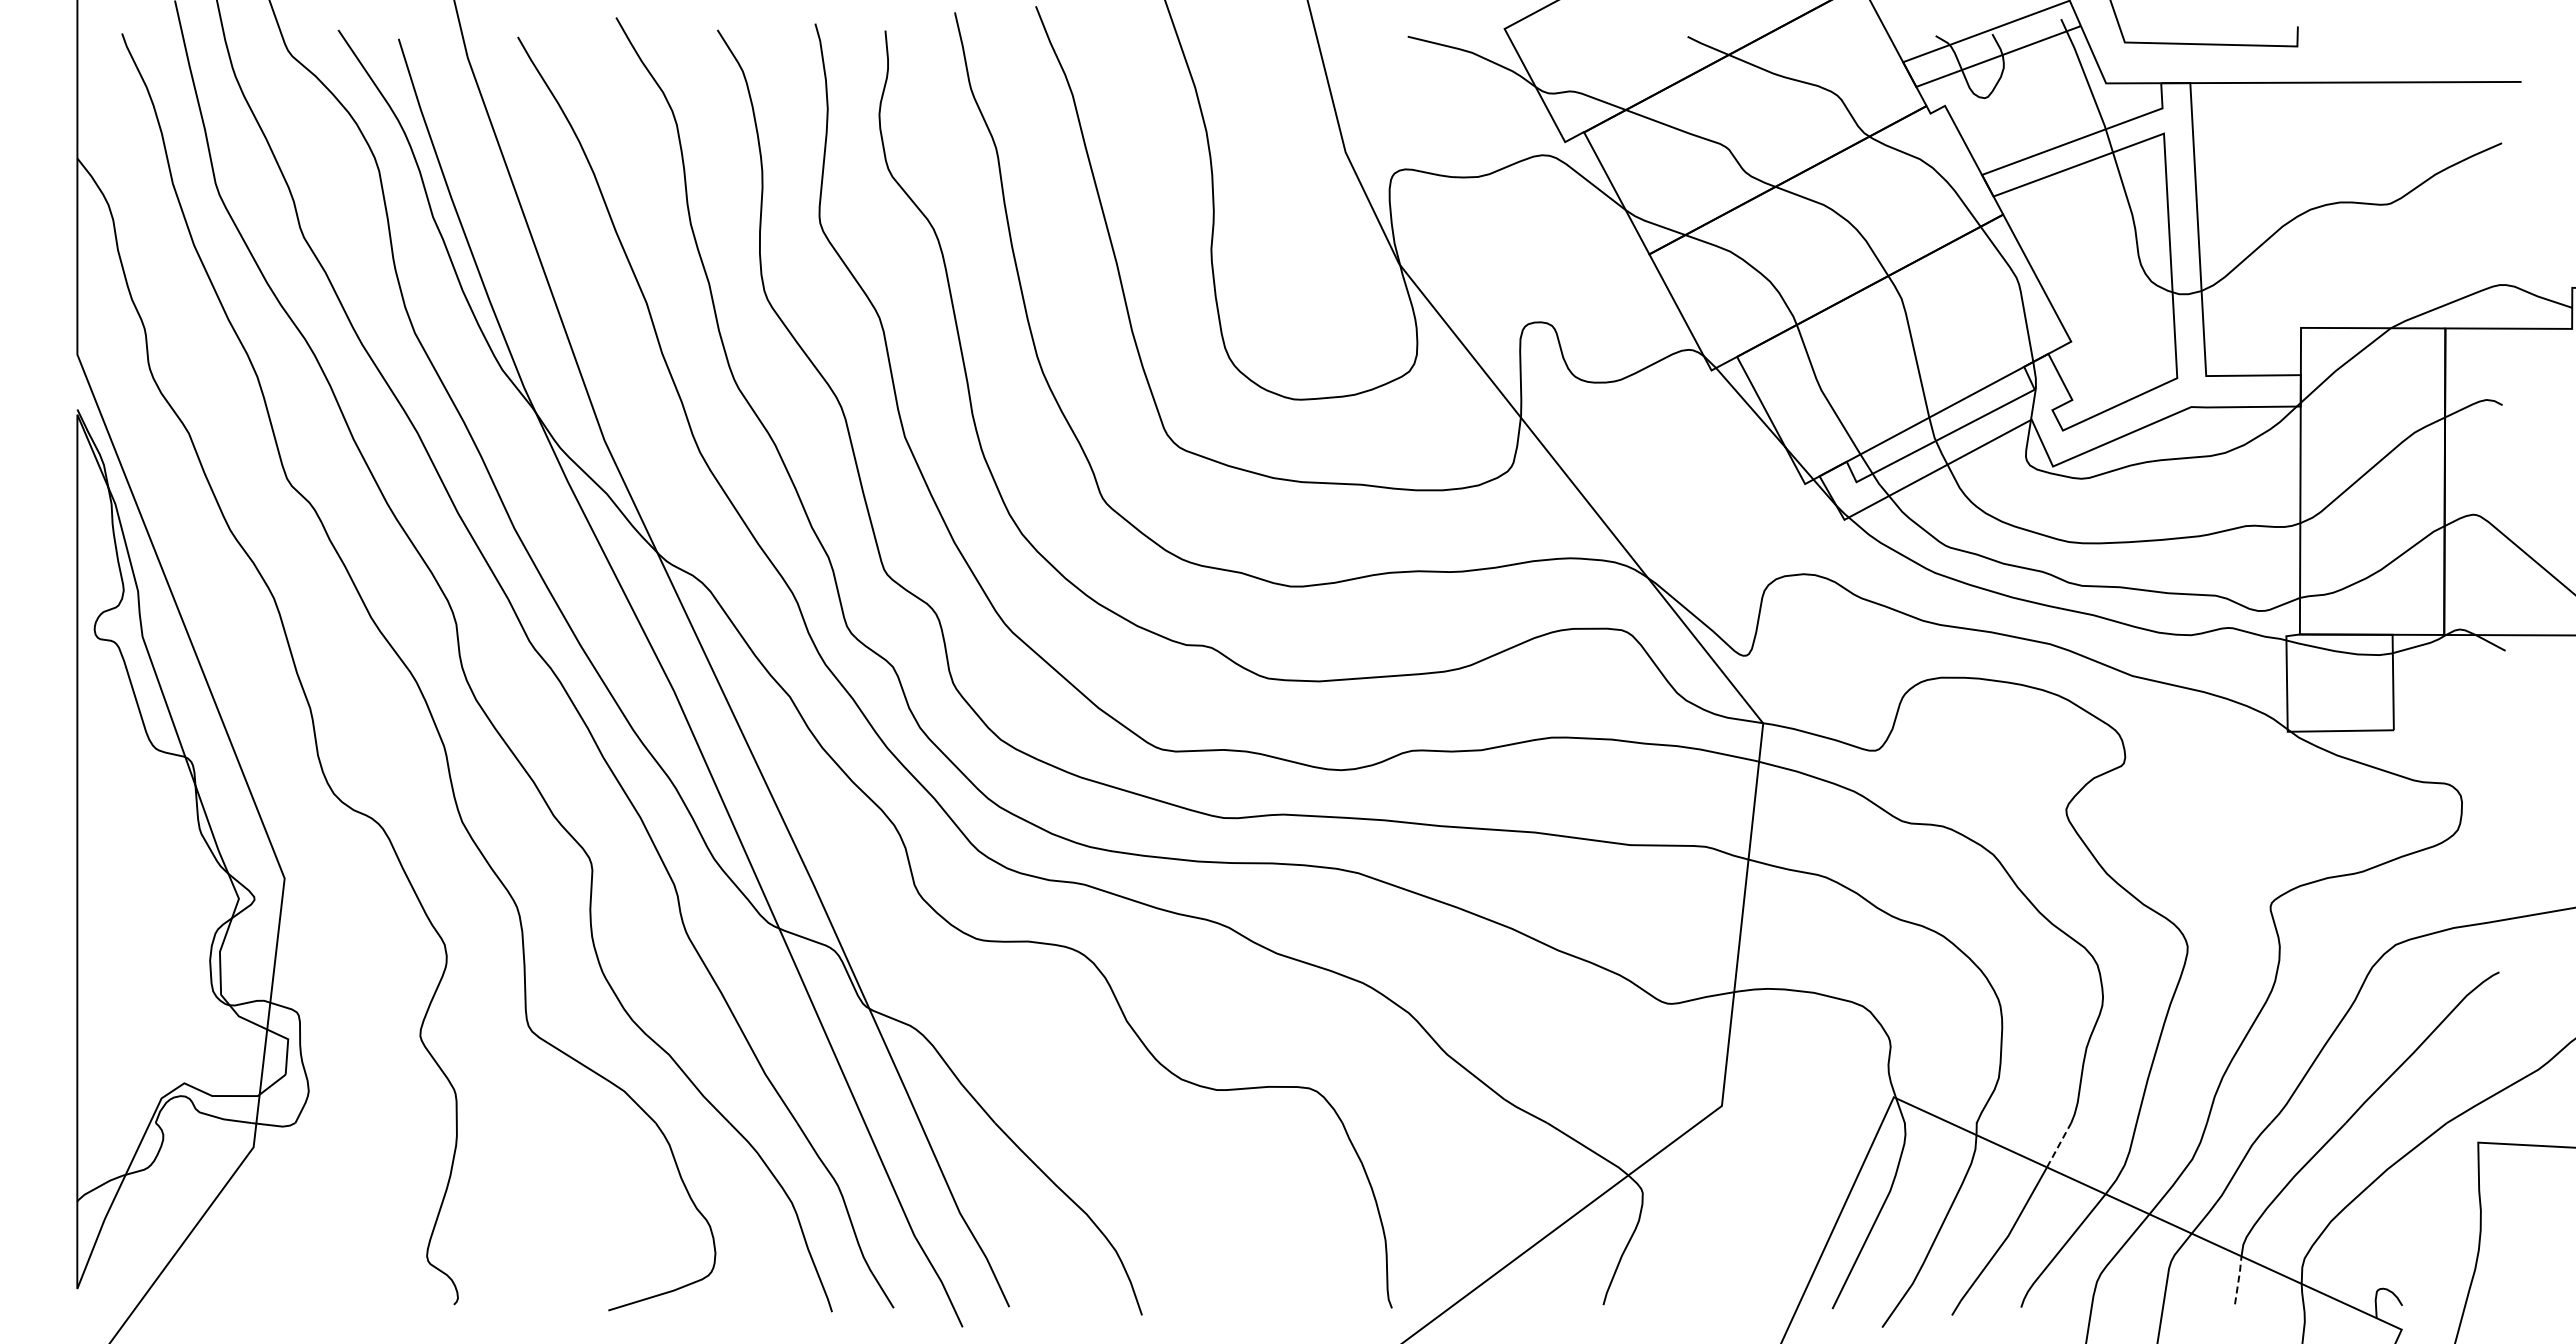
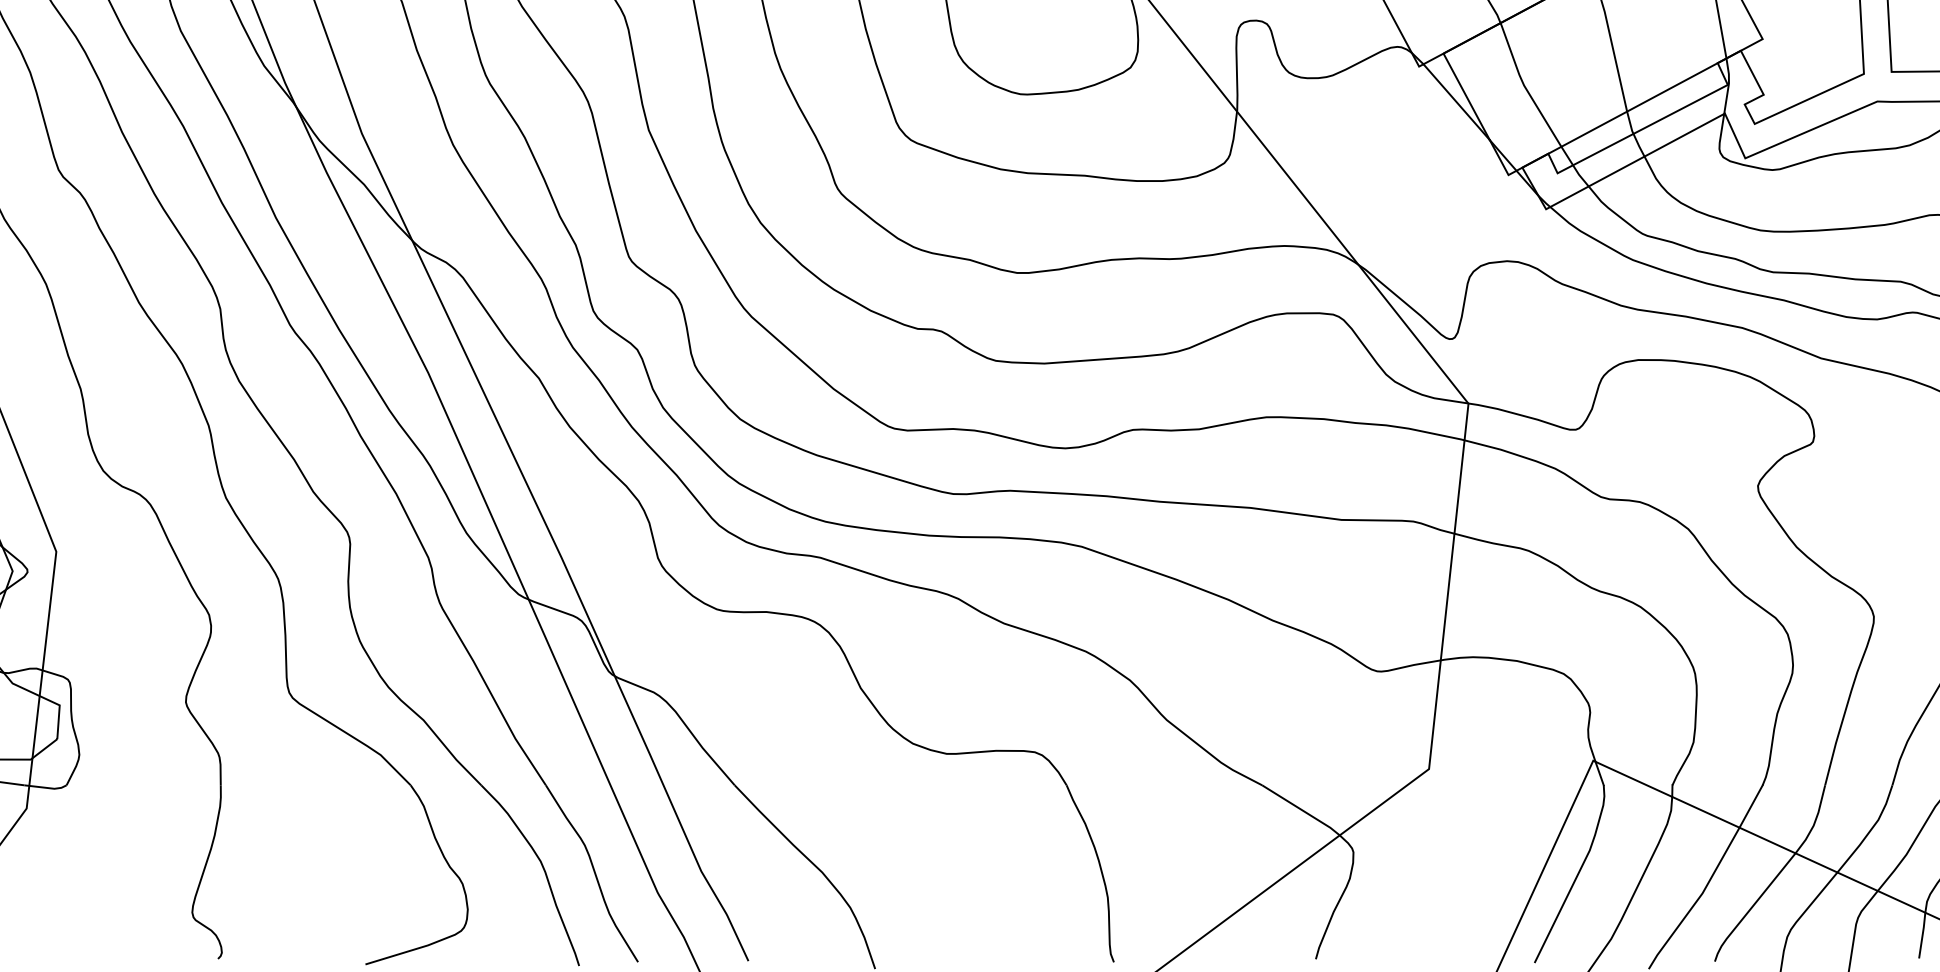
line: (2059, 1144) -> (1751, 805), dashed -> solid
line: (2238, 1279) -> (1922, 934), dashed -> solid

